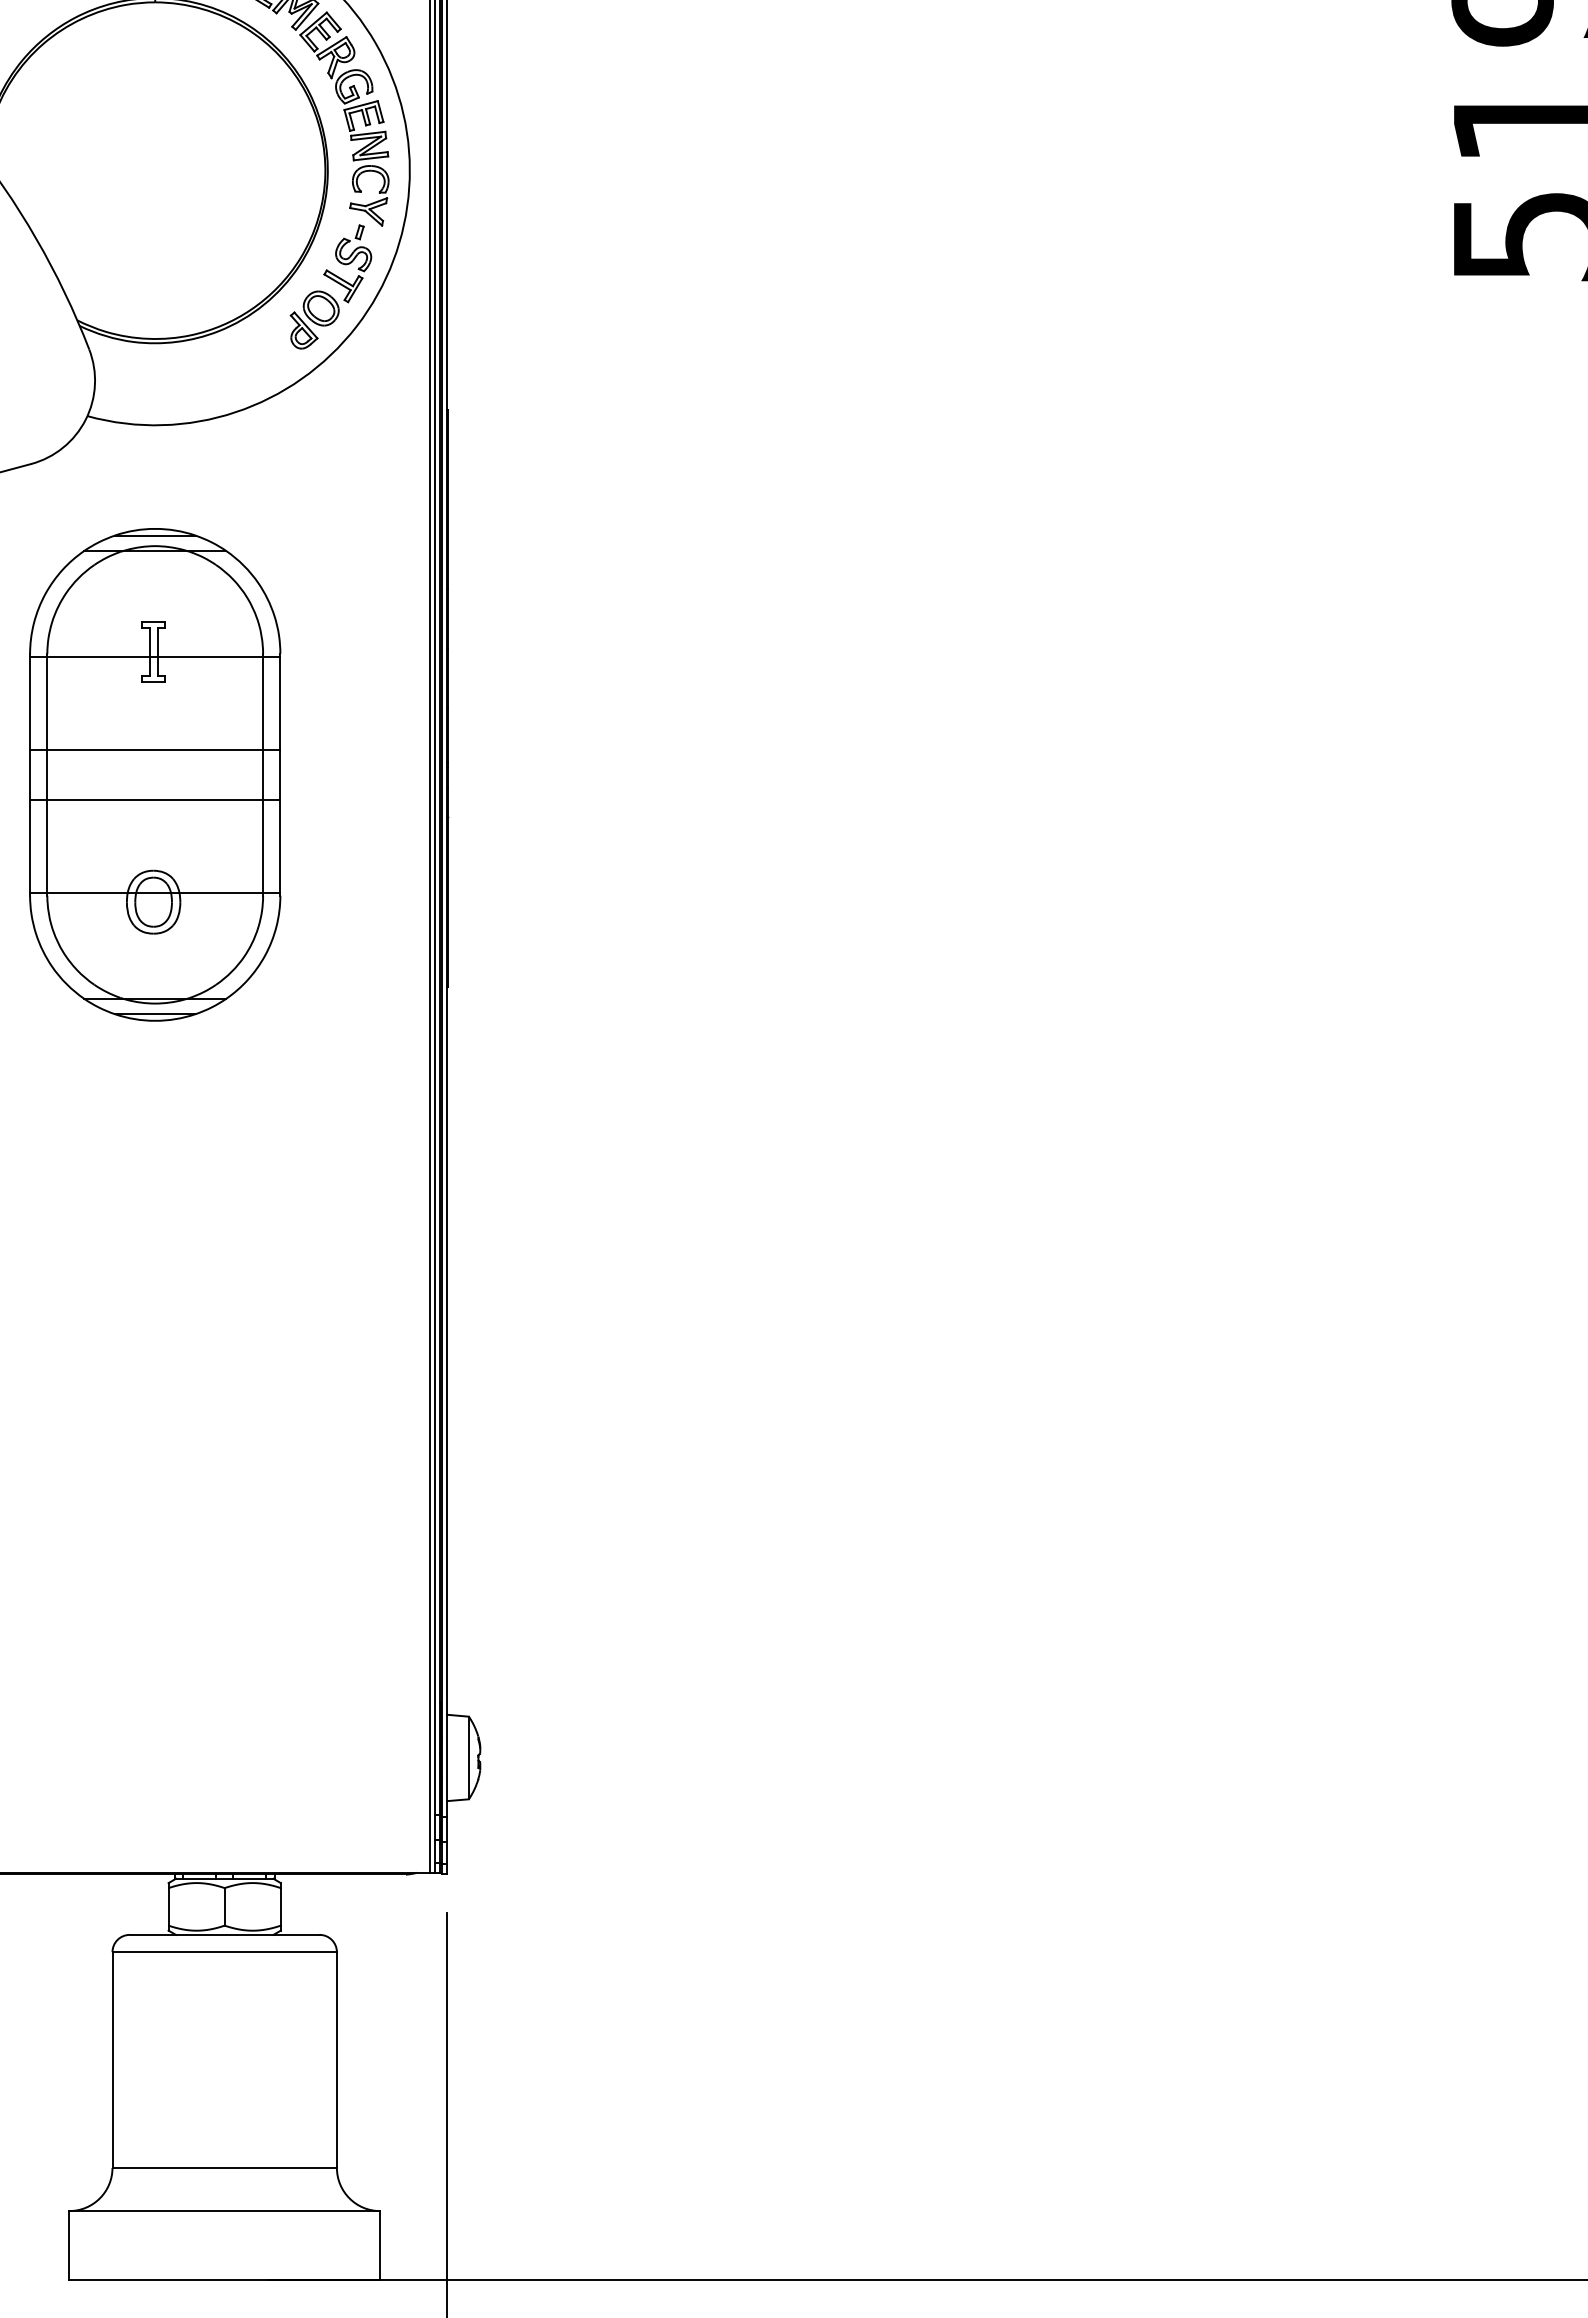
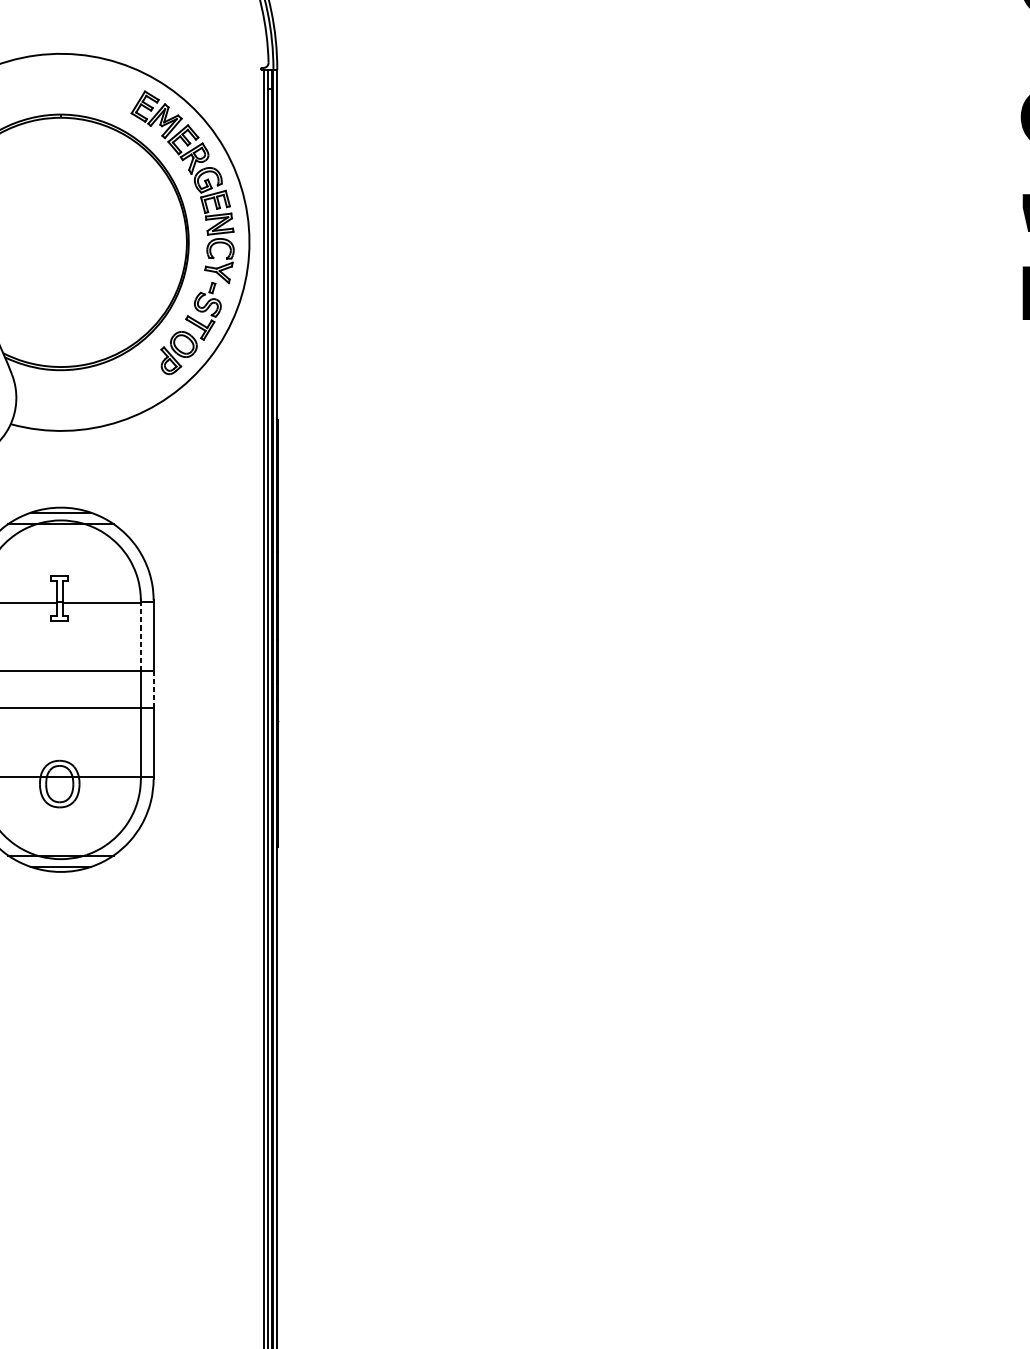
line: (263, 702) -> (141, 636), solid -> dashed
line: (280, 774) -> (153, 689), solid -> dashed

